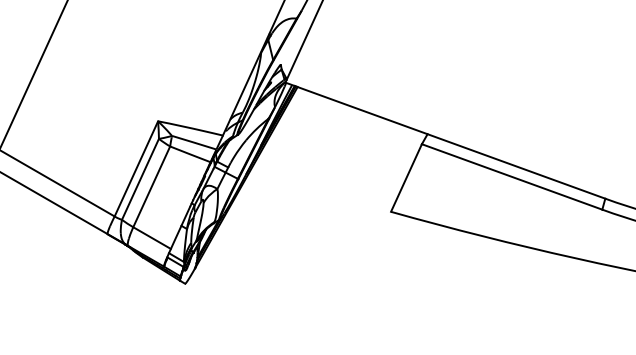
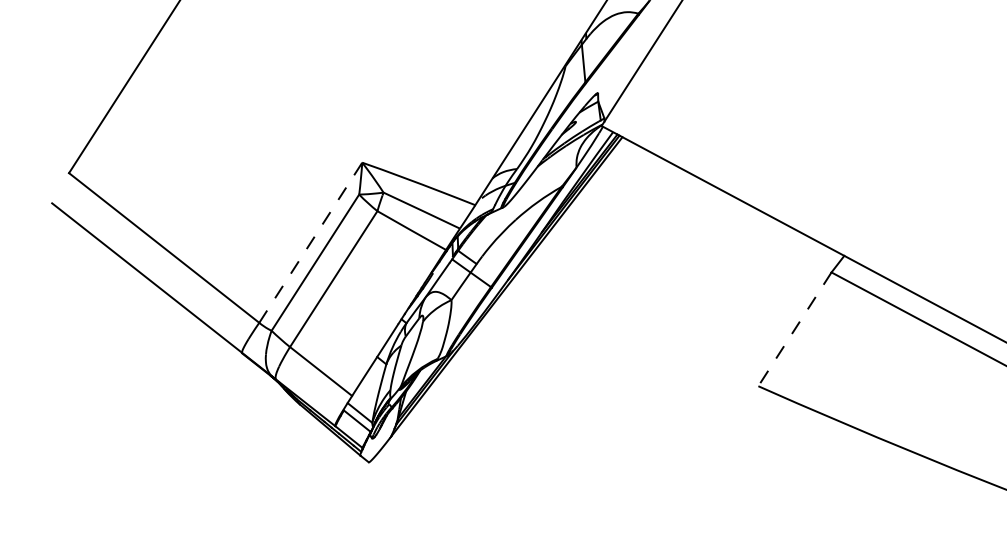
line: (136, 168) -> (311, 242), solid -> dashed
line: (406, 178) -> (794, 330), solid -> dashed

